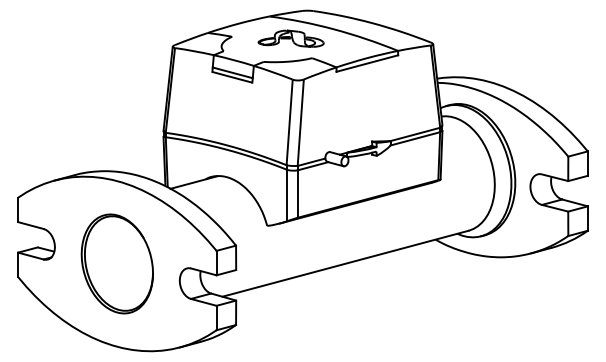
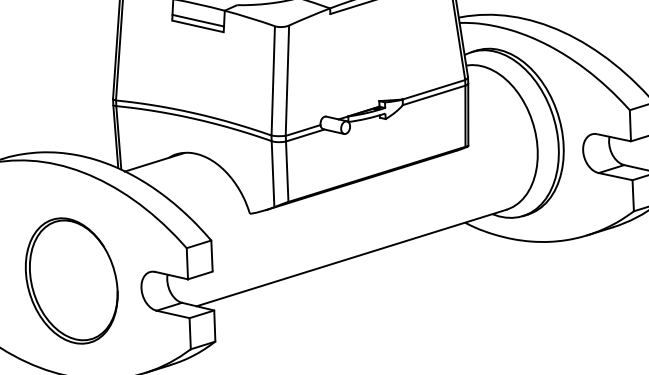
part: (116, 263) -> (70, 280), moved

